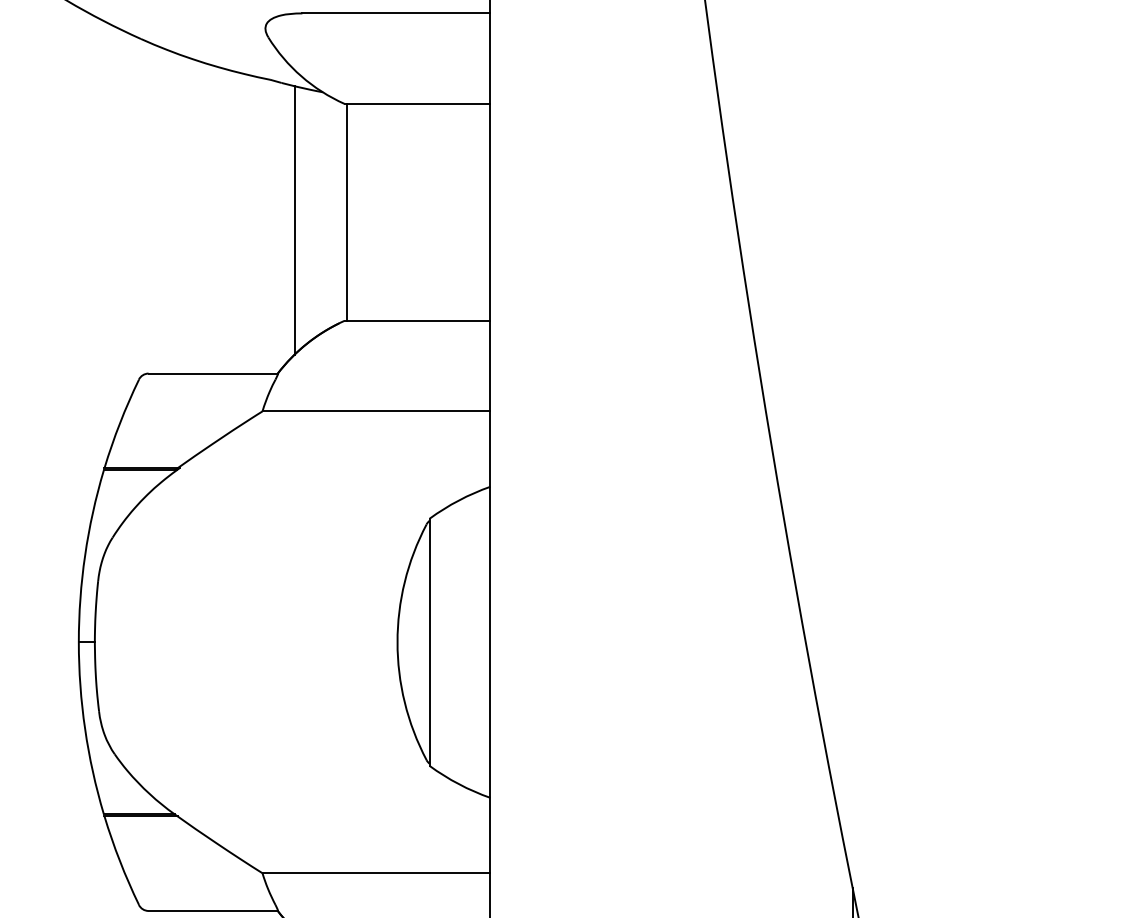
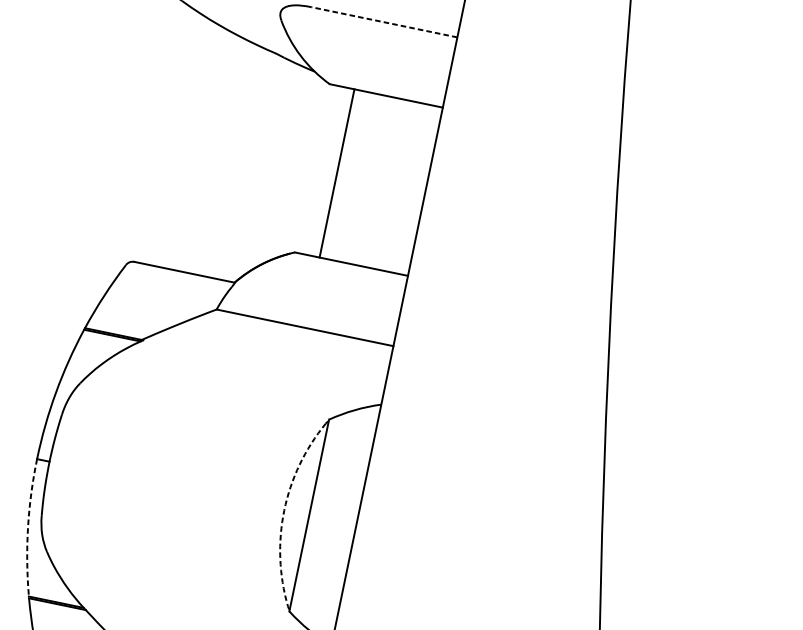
line: (396, 13) -> (384, 22), solid -> dashed
line: (347, 211) -> (337, 172), moved
line: (294, 220) -> (272, 166), removed
arc: (397, 642) -> (284, 510), solid -> dashed
arc: (85, 729) -> (28, 527), solid -> dashed

